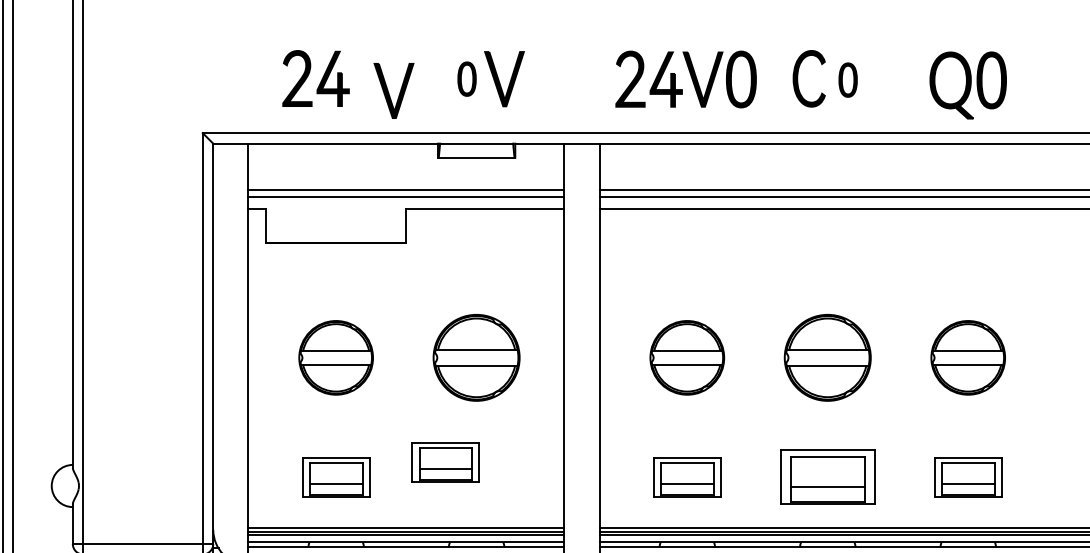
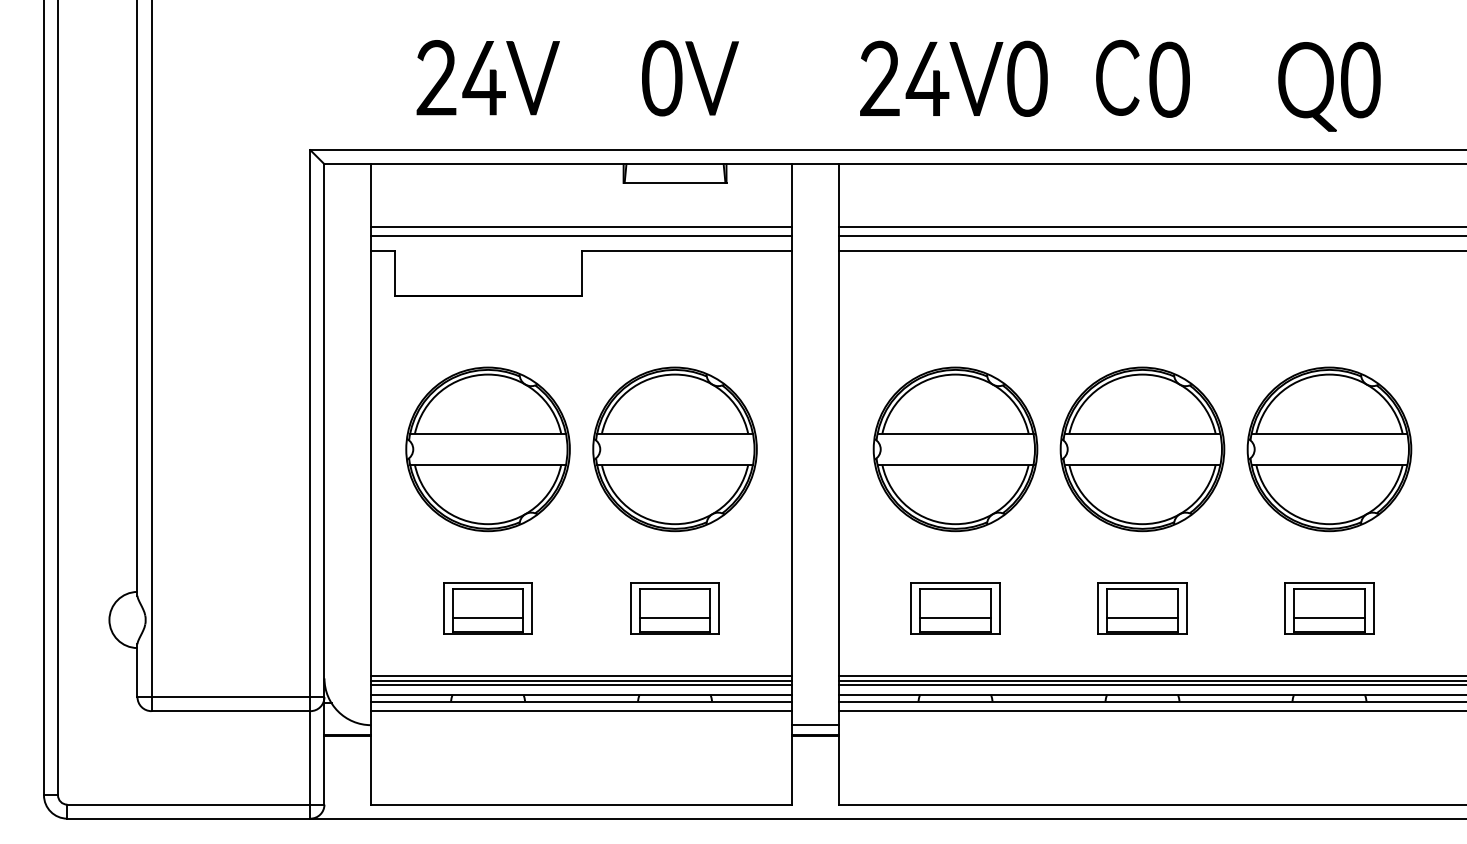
part: (467, 79) -> (662, 78), size x1.67
part: (848, 79) -> (1169, 79), size x1.67
part: (389, 92) -> (526, 80), moved
part: (335, 357) -> (487, 449), size x1.67
part: (476, 357) -> (674, 449), size x1.43
part: (687, 357) -> (955, 449), size x1.67
part: (827, 357) -> (1142, 449), size x1.43
part: (968, 357) -> (1329, 449), size x1.67
part: (445, 462) -> (674, 608), moved
part: (827, 477) -> (1142, 608), size x0.71

